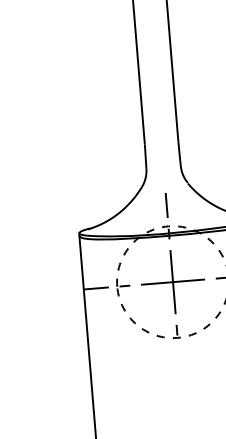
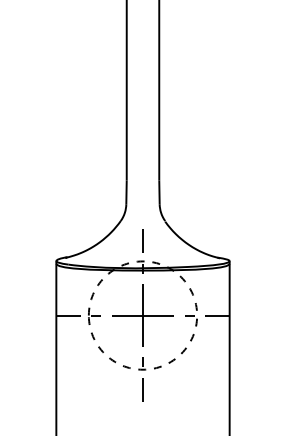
line: (178, 358) -> (142, 389), added

